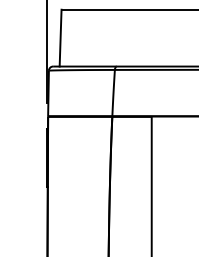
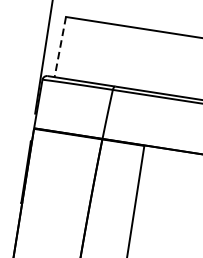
line: (60, 38) -> (60, 47), solid -> dashed

